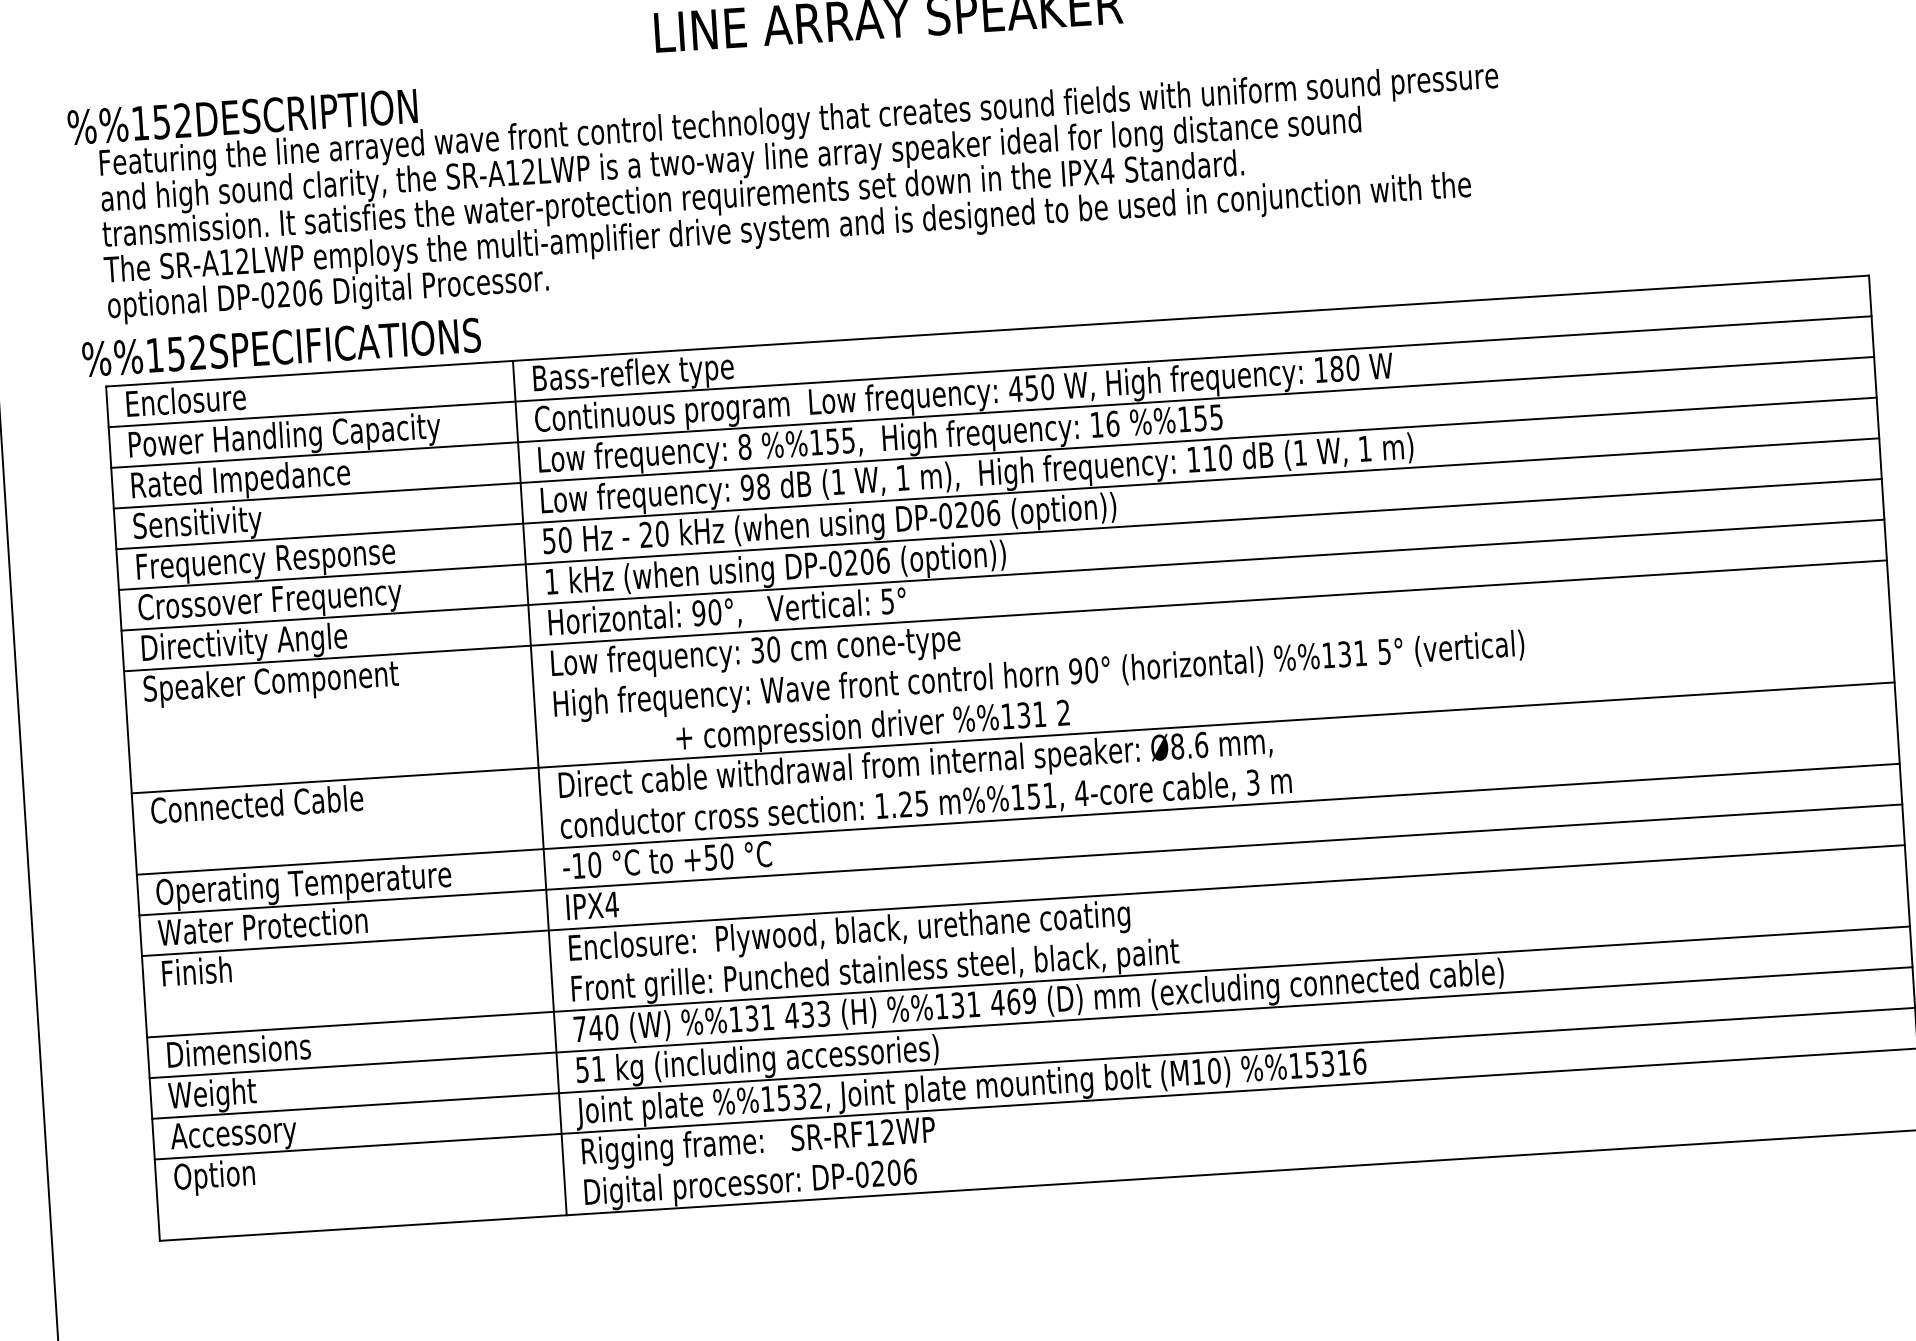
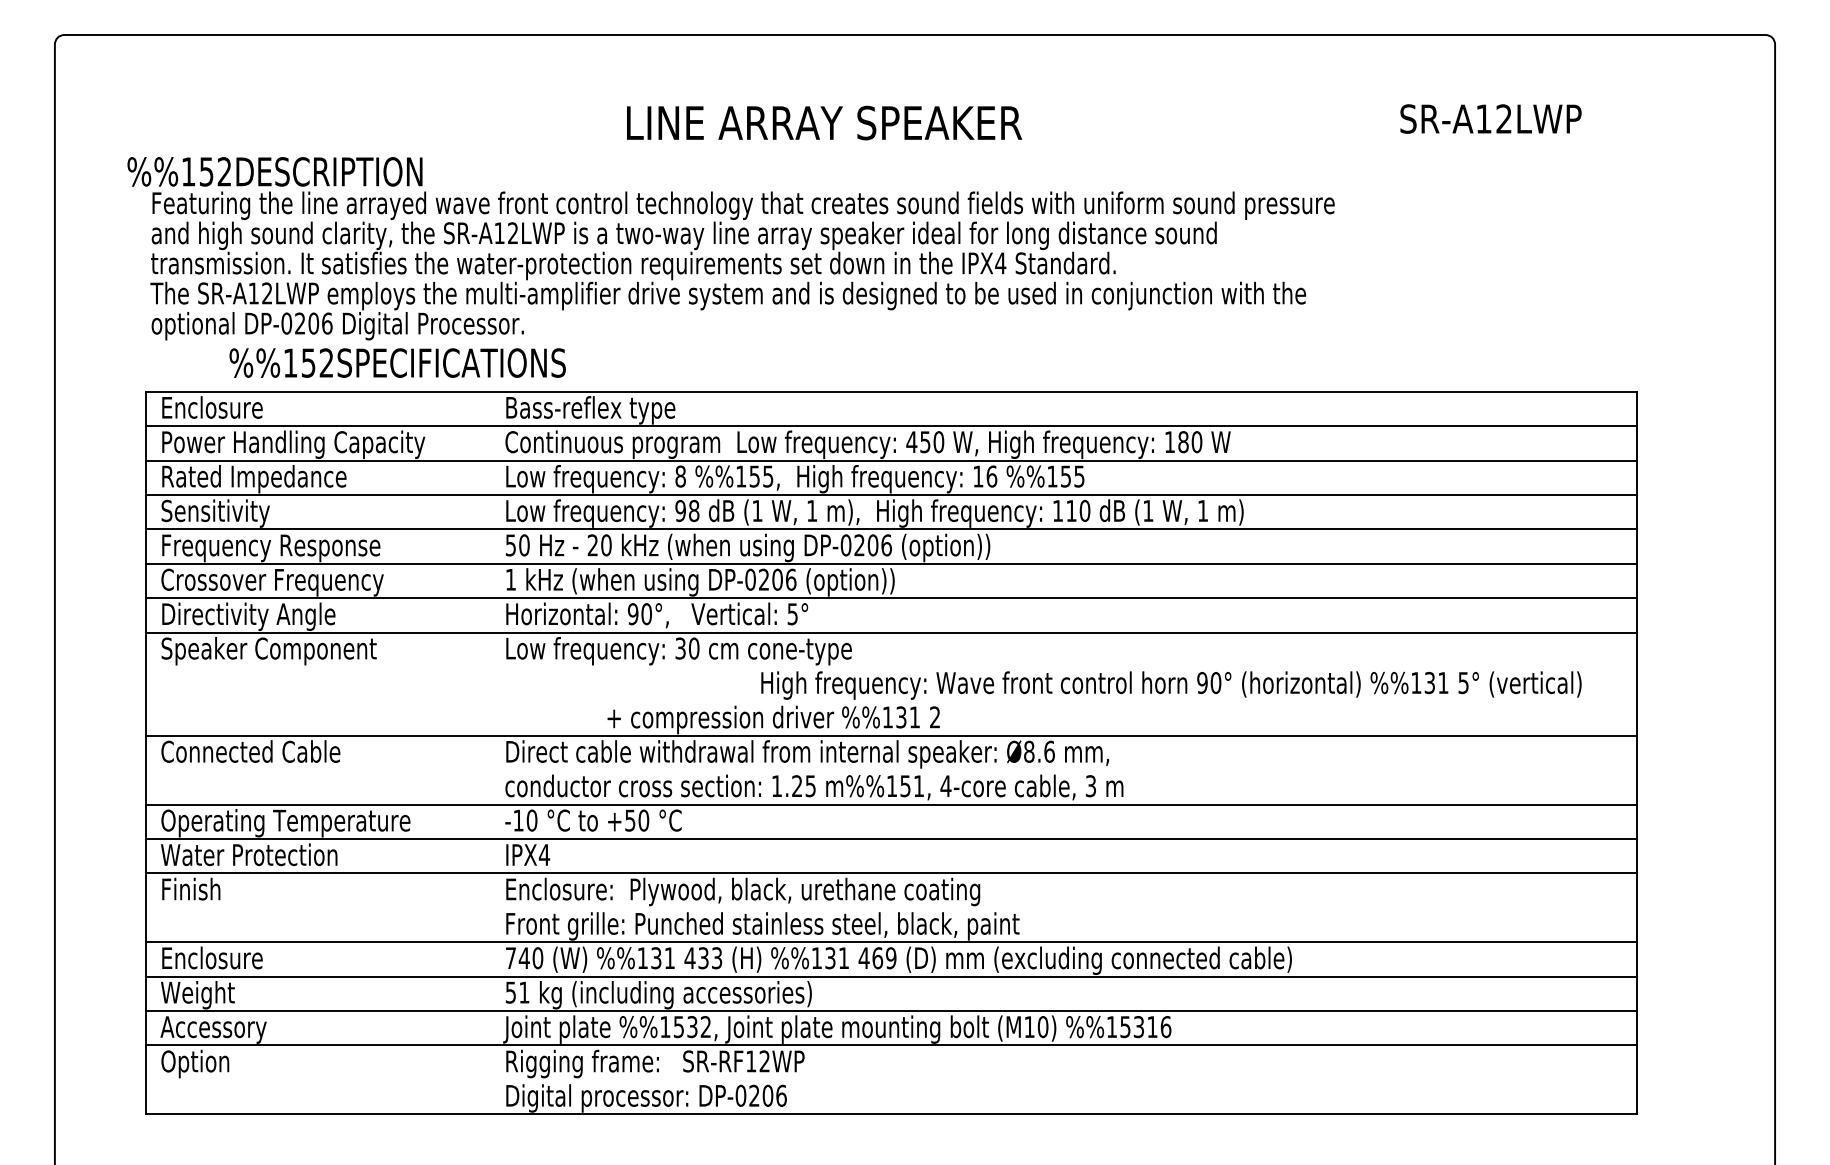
text: (281, 346) -> (397, 362), moved
text: (1039, 676) -> (1171, 685), moved
line: (539, 787) -> (489, 752), removed
text: (240, 1049) -> (223, 957), Dimensions -> Enclosure

